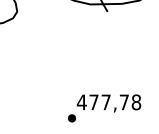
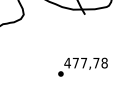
text: (103, 107) -> (82, 66), moved

